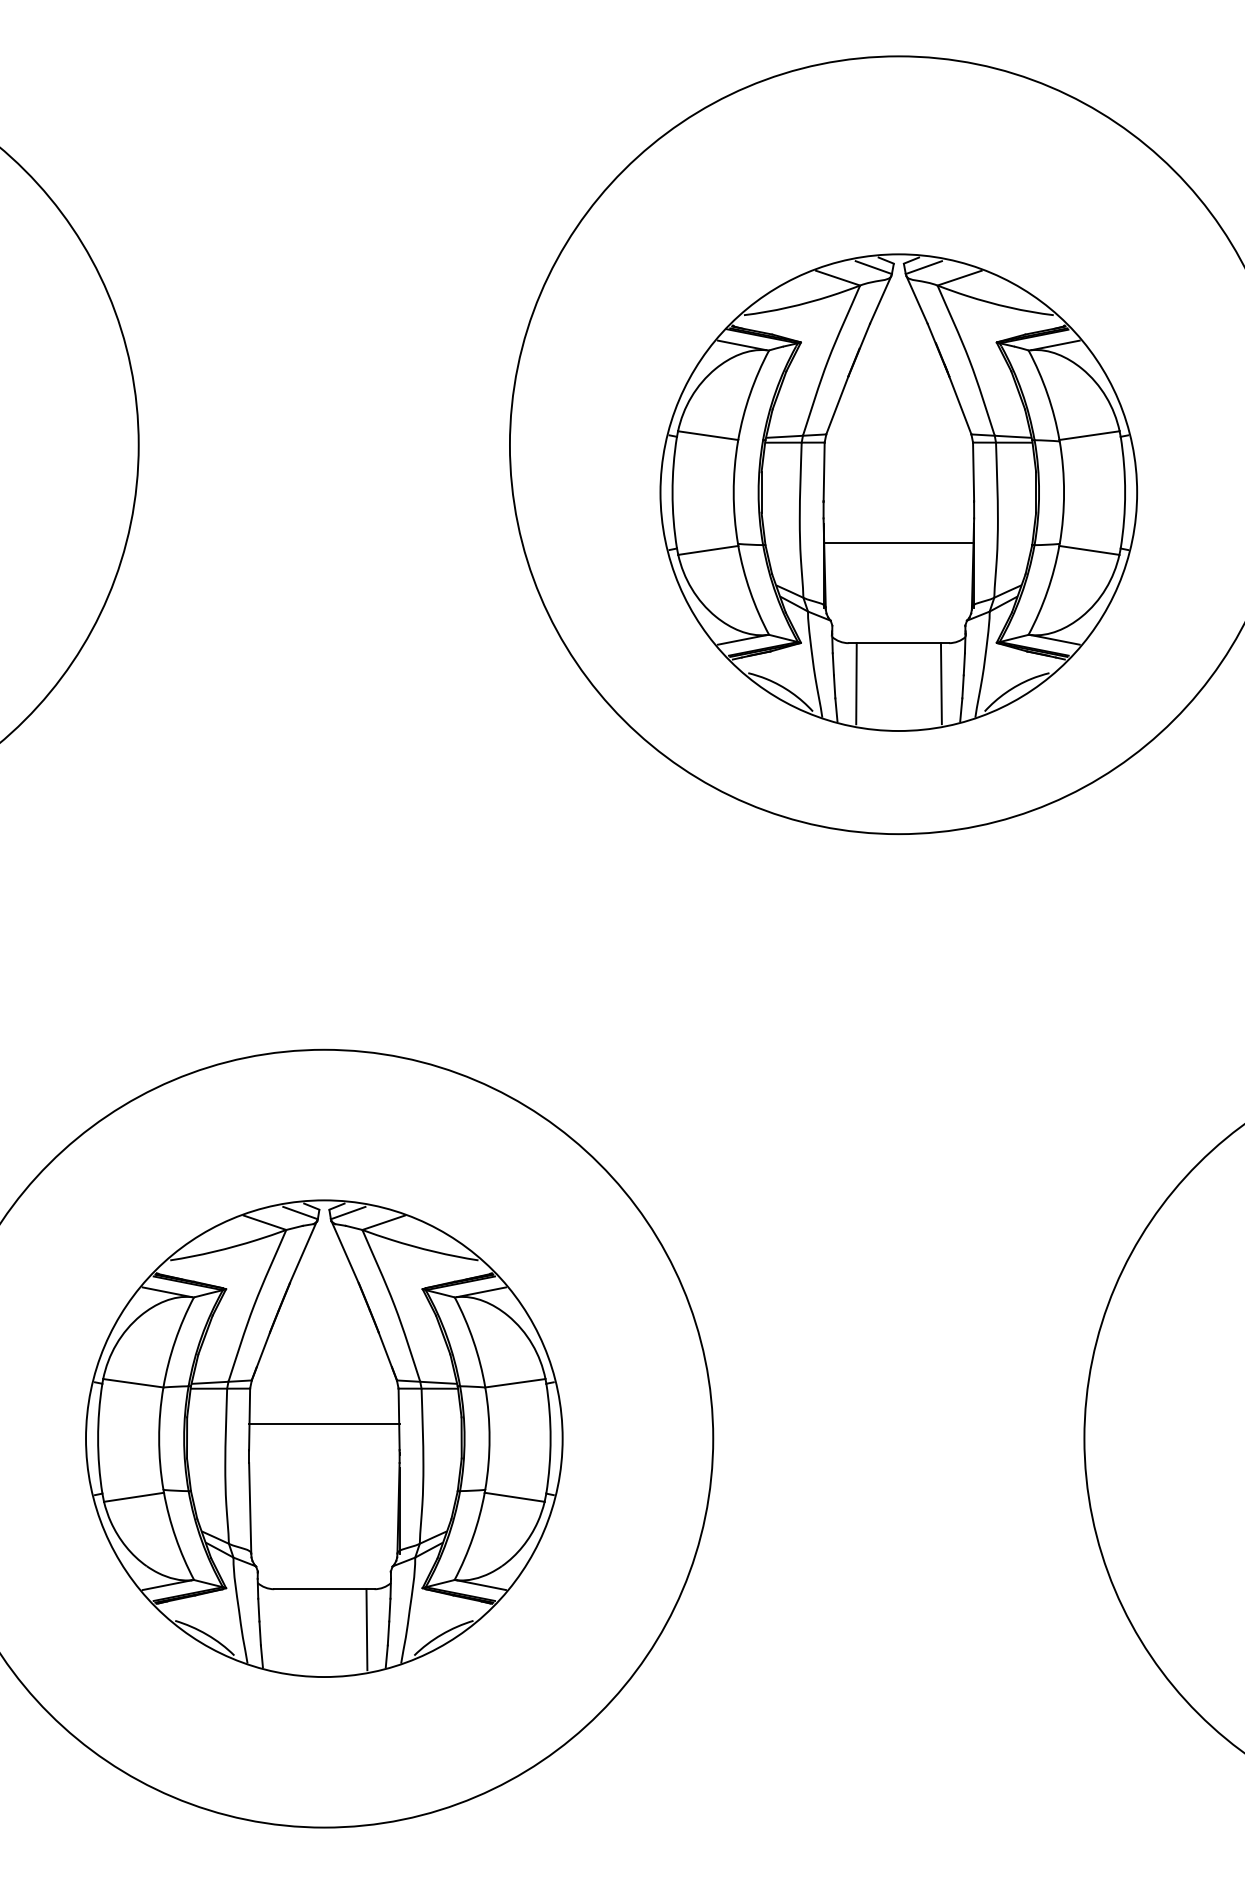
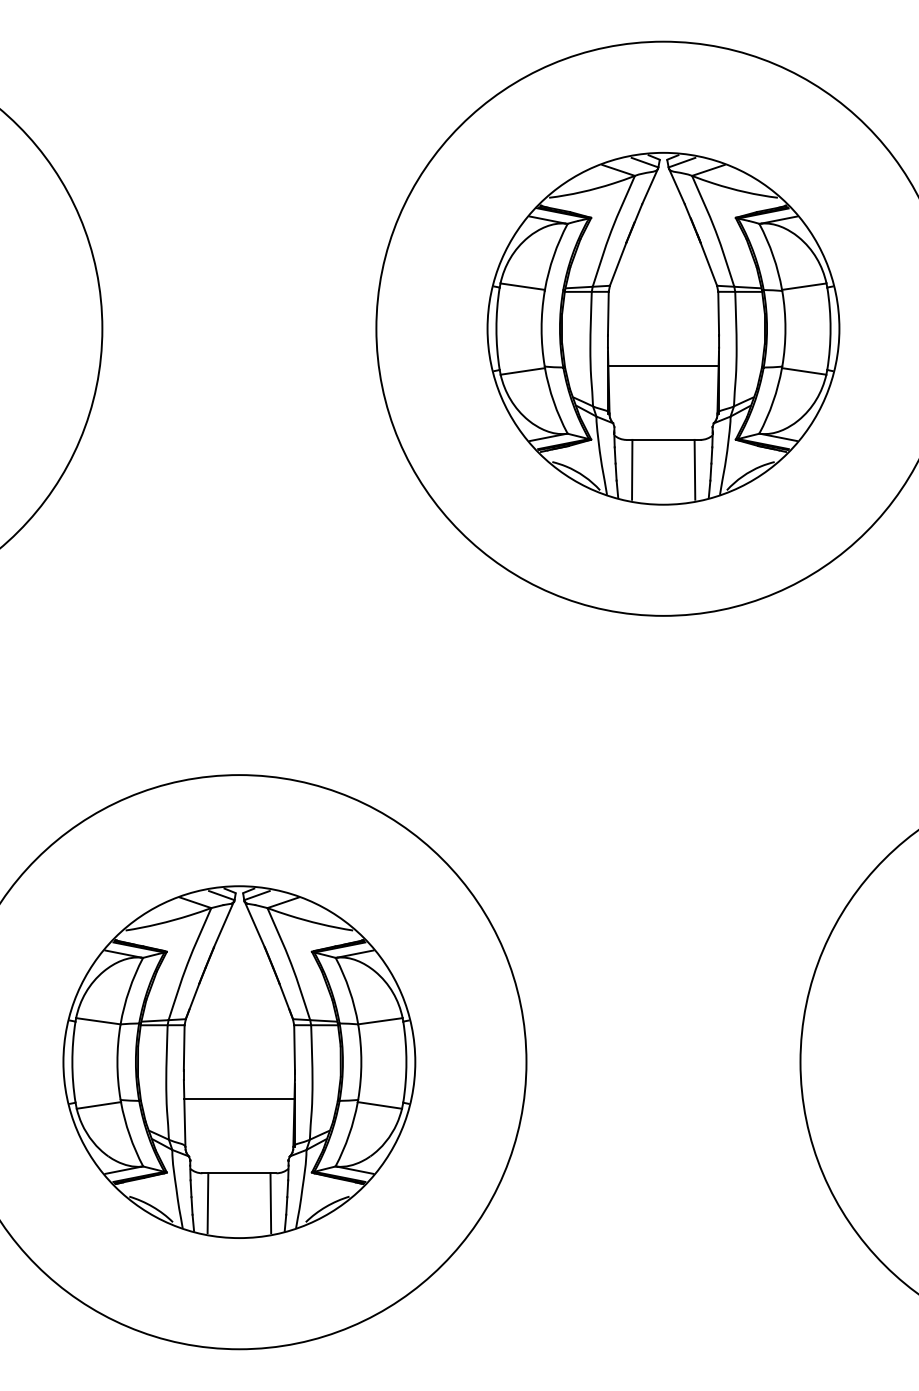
part: (898, 492) -> (663, 328), moved
line: (324, 1424) -> (239, 1099), moved
line: (281, 1630) -> (207, 1203), added

